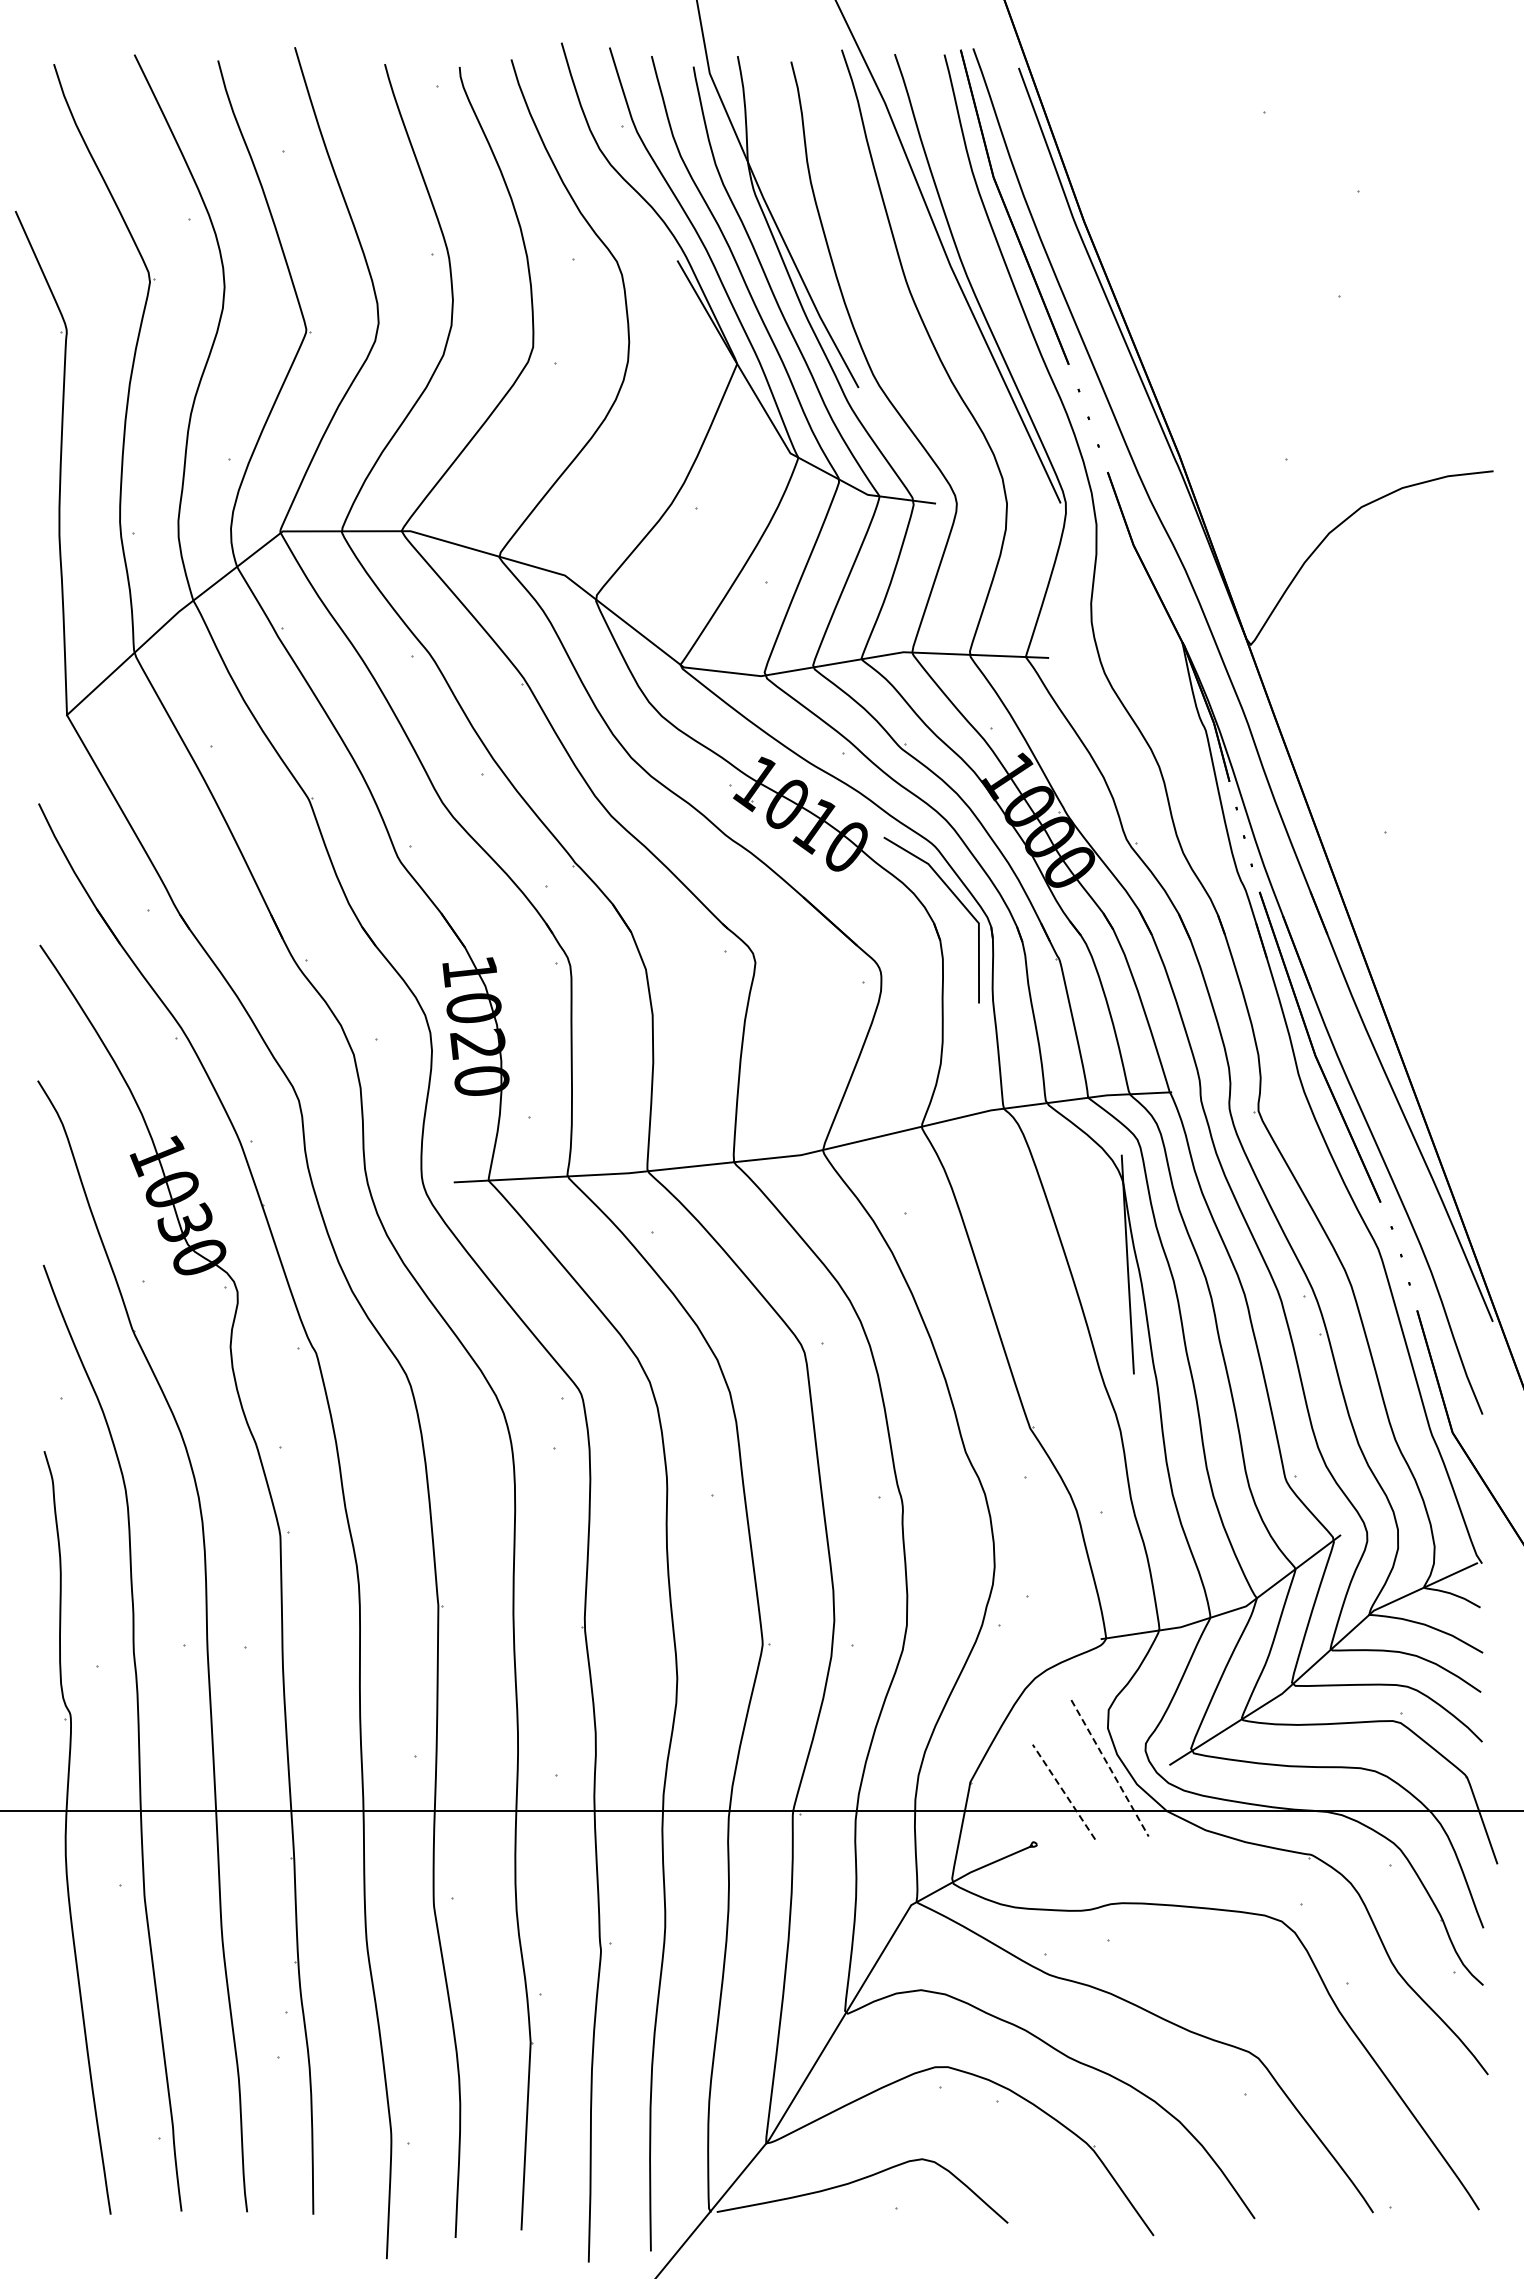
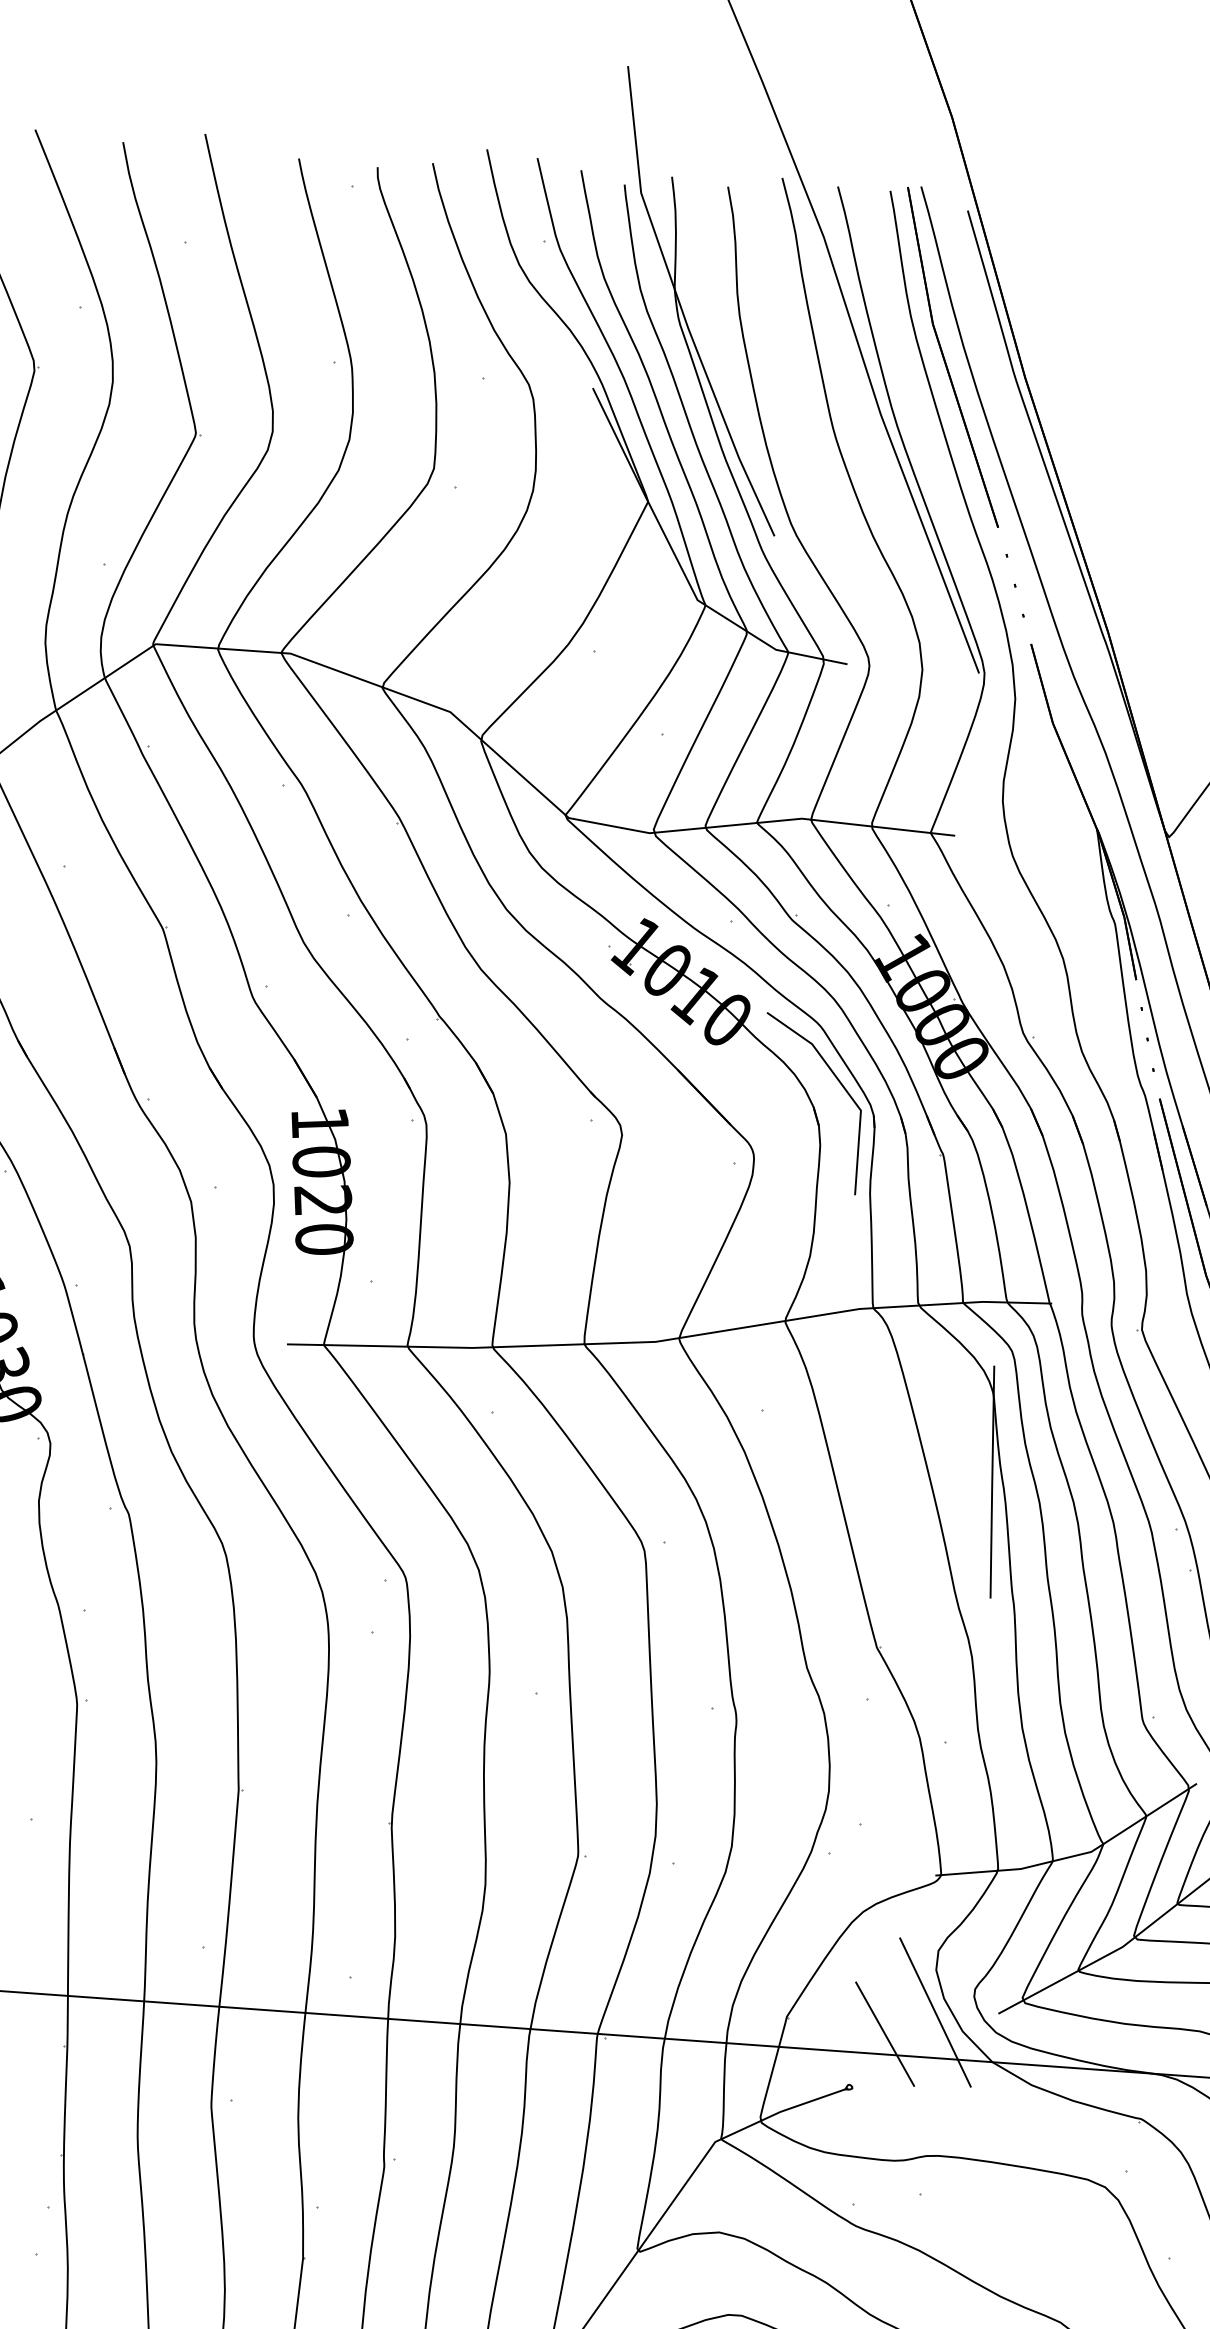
line: (1110, 1768) -> (935, 2012), dashed -> solid
line: (1064, 1792) -> (885, 2034), dashed -> solid

